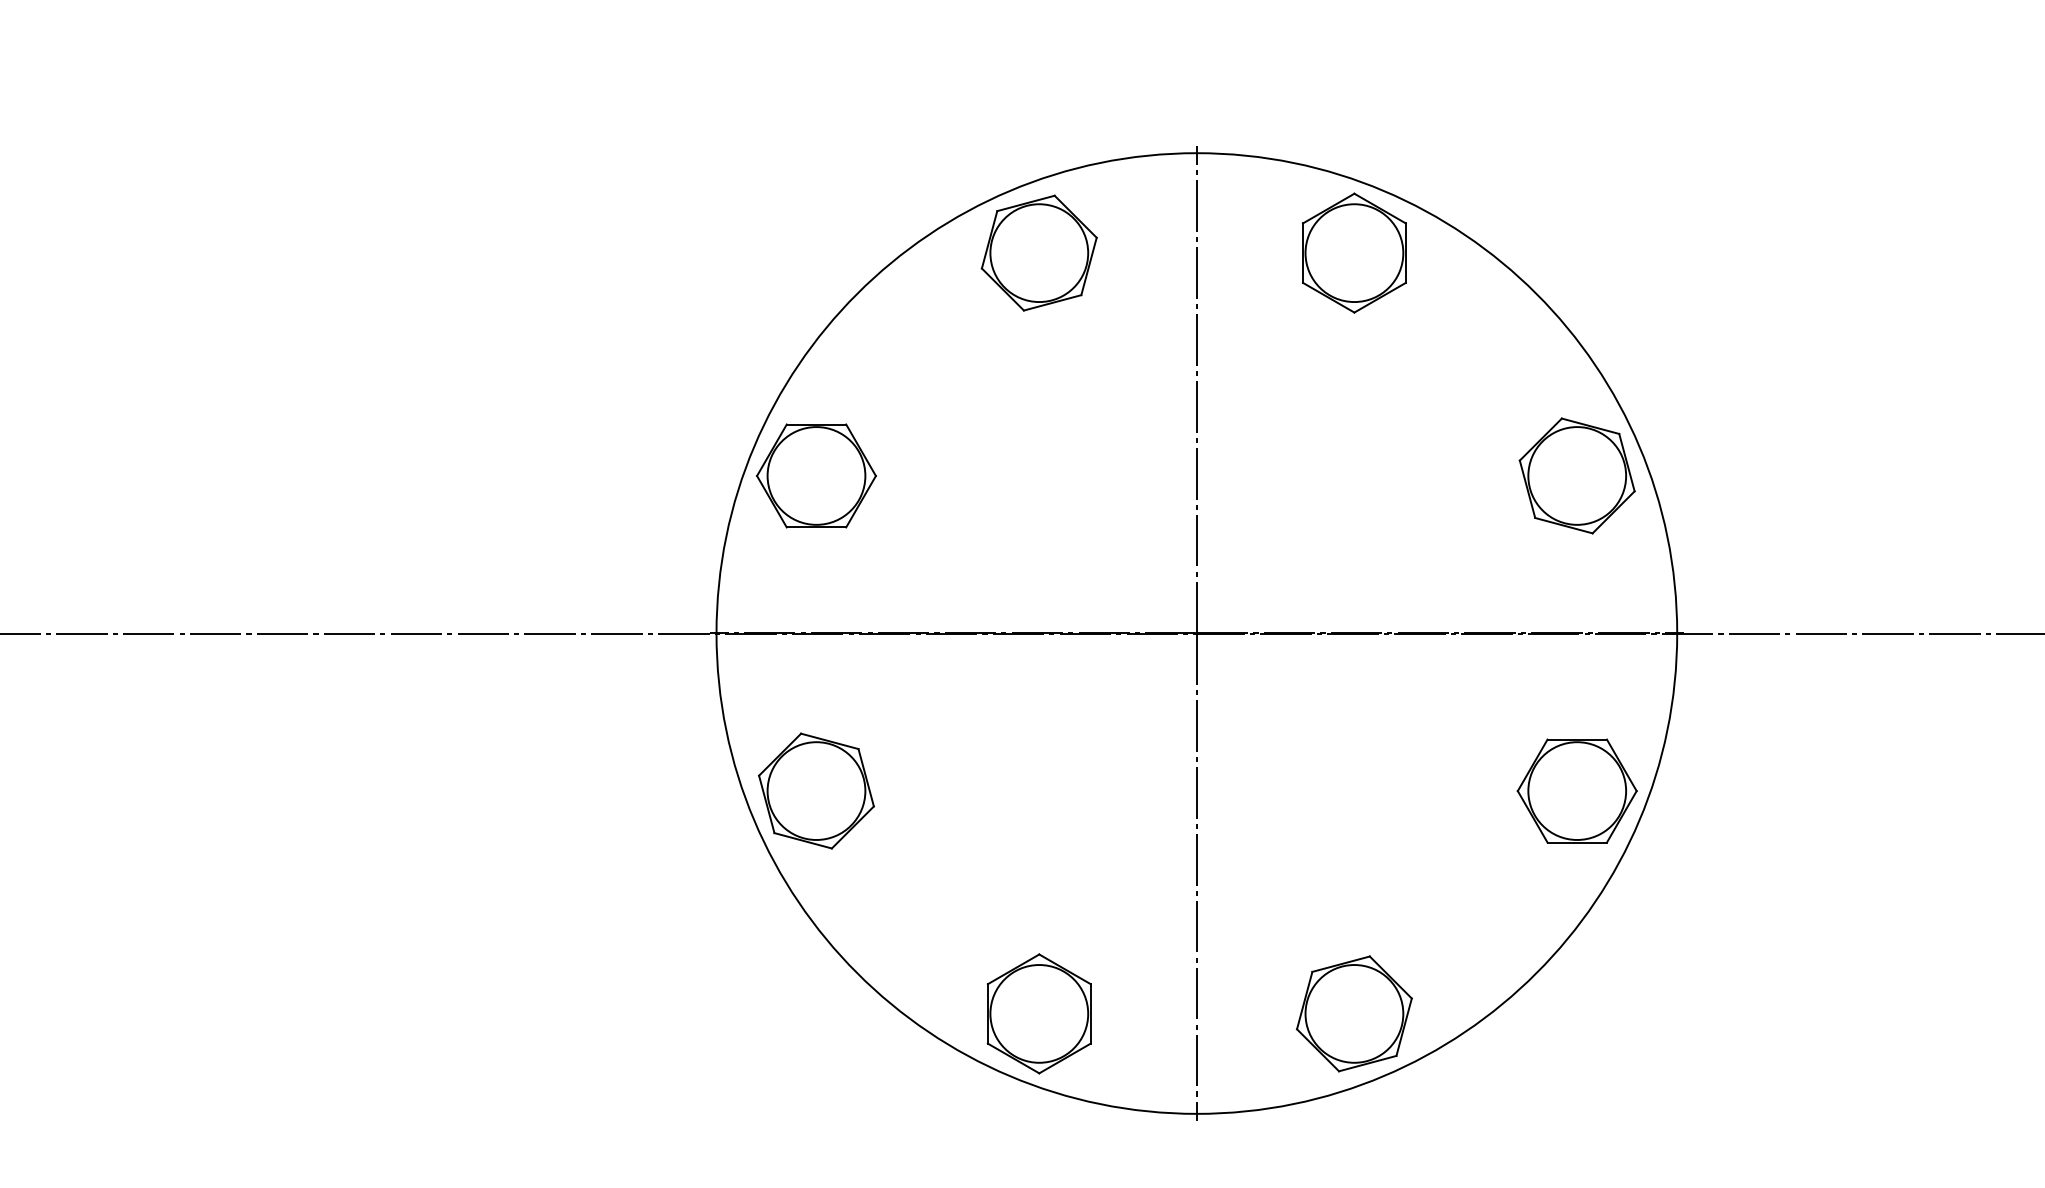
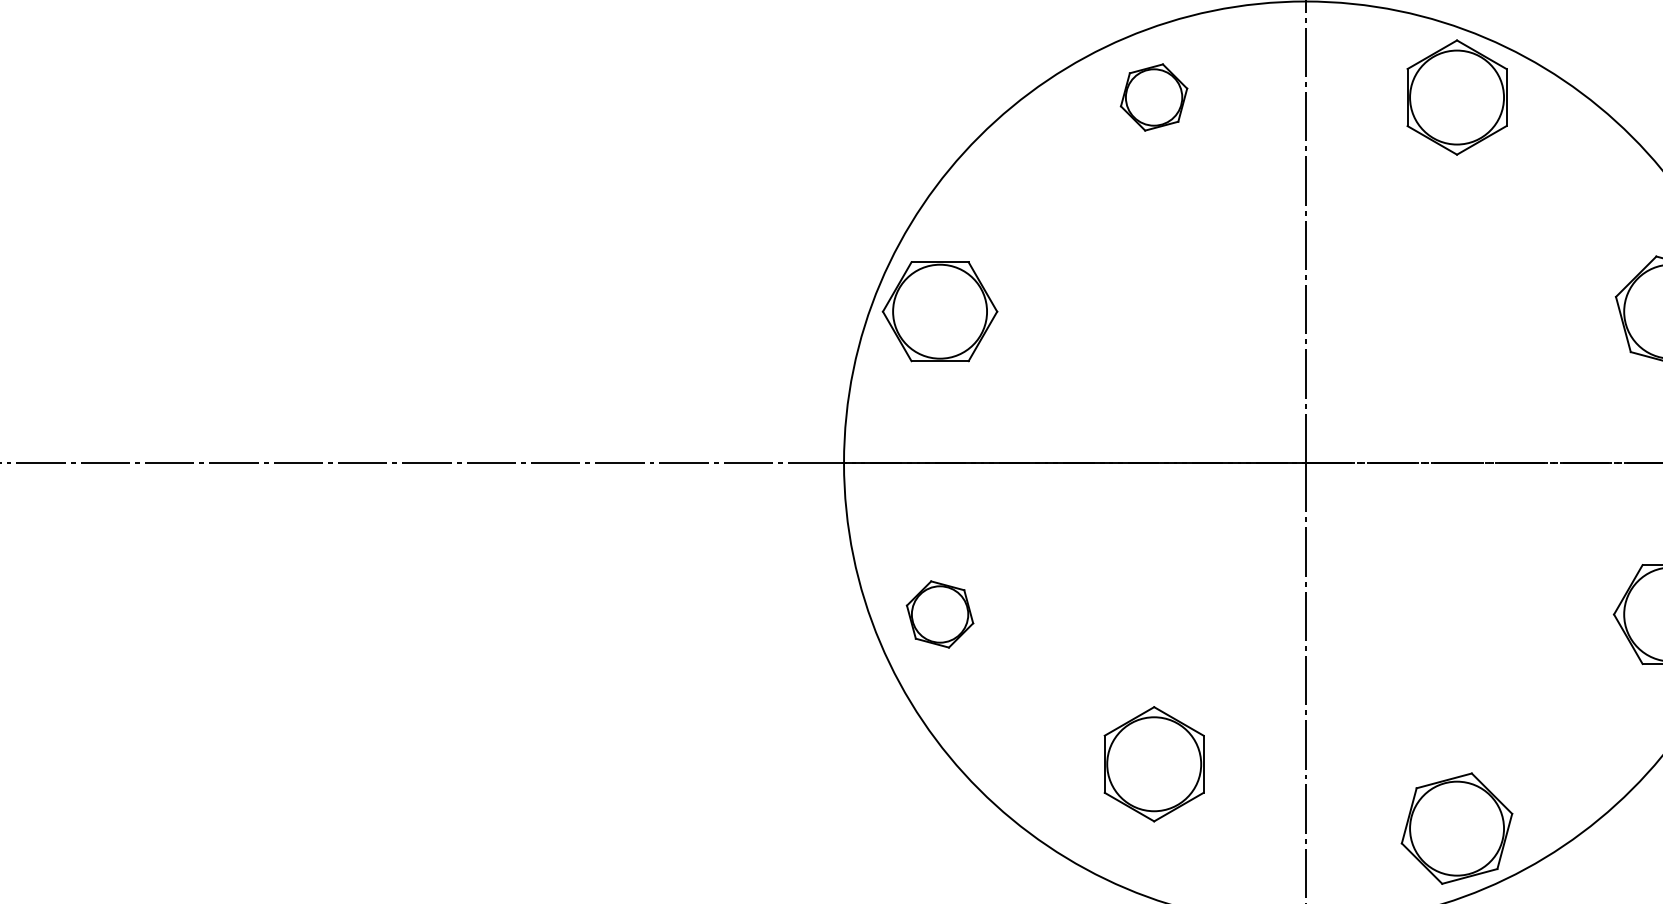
part: (1038, 252) -> (1153, 96), size x0.6
part: (816, 790) -> (940, 613), size x0.6
part: (1038, 1013) -> (1153, 763), moved

